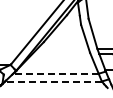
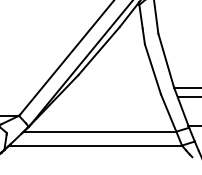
line: (55, 73) -> (99, 131), dashed -> solid
line: (52, 81) -> (93, 145), dashed -> solid

